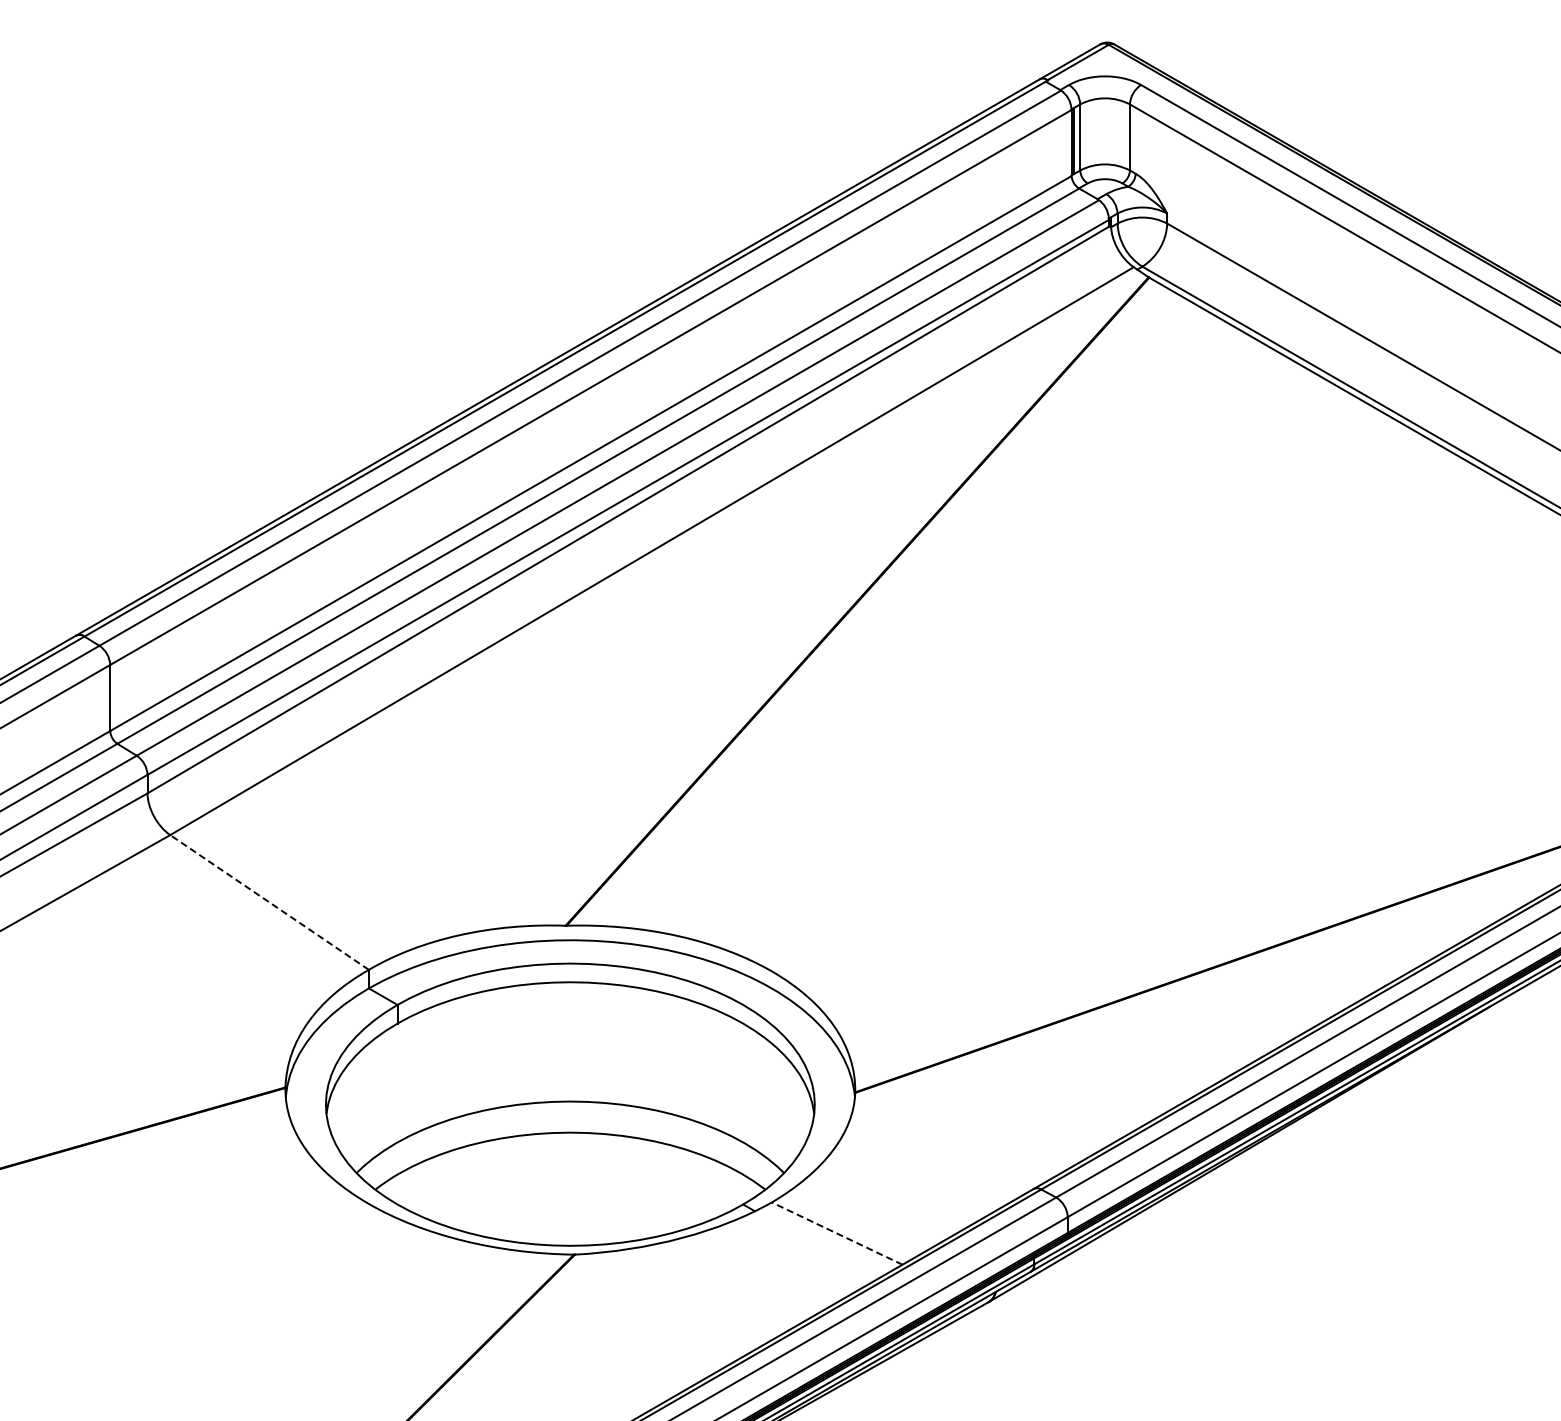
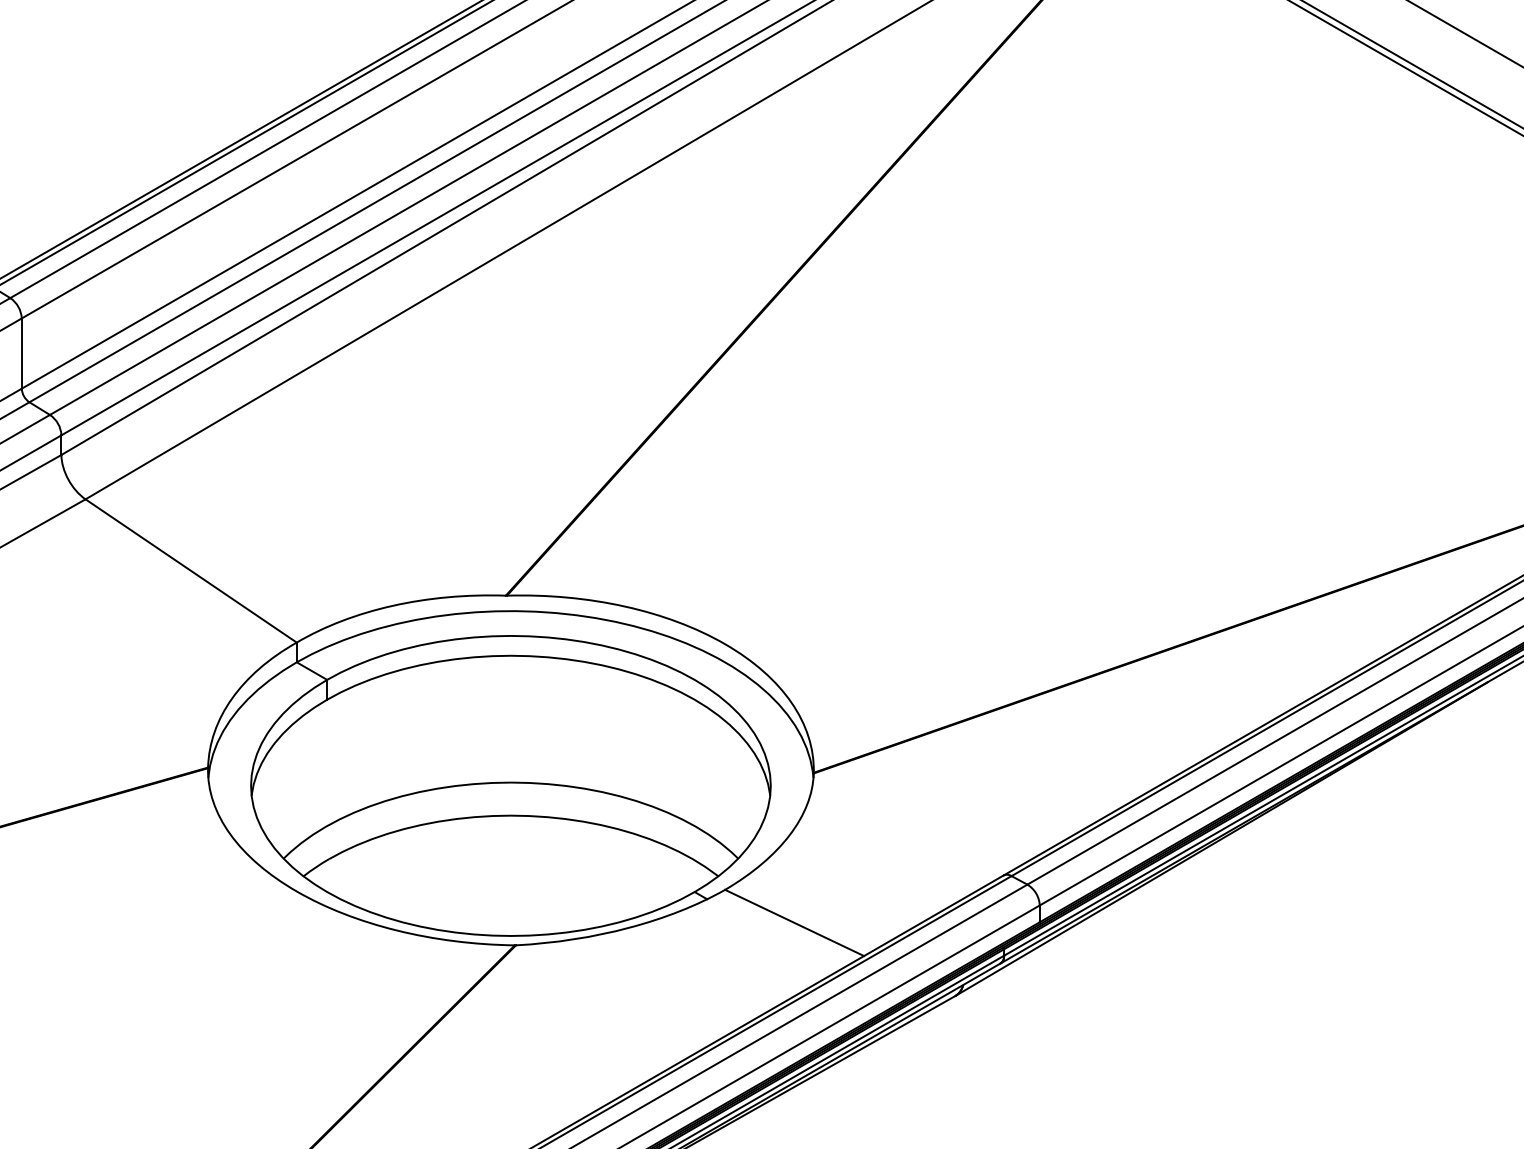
line: (269, 902) -> (191, 570), dashed -> solid
line: (836, 1233) -> (793, 922), dashed -> solid

